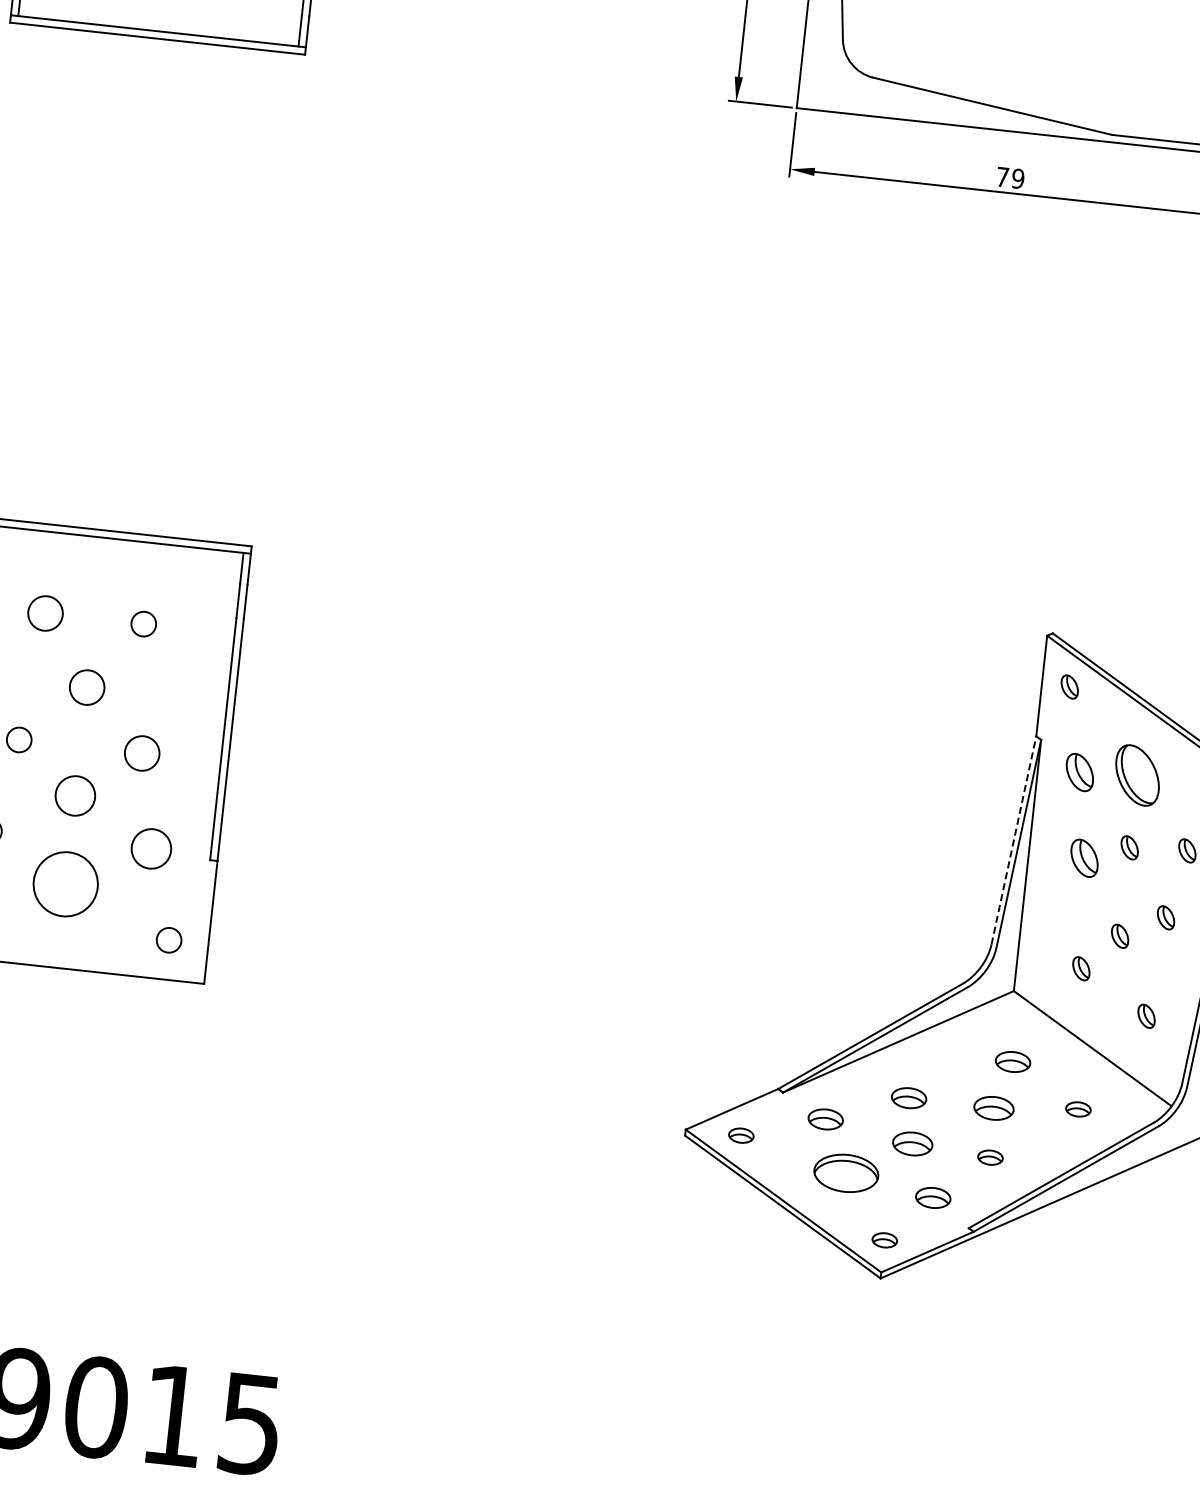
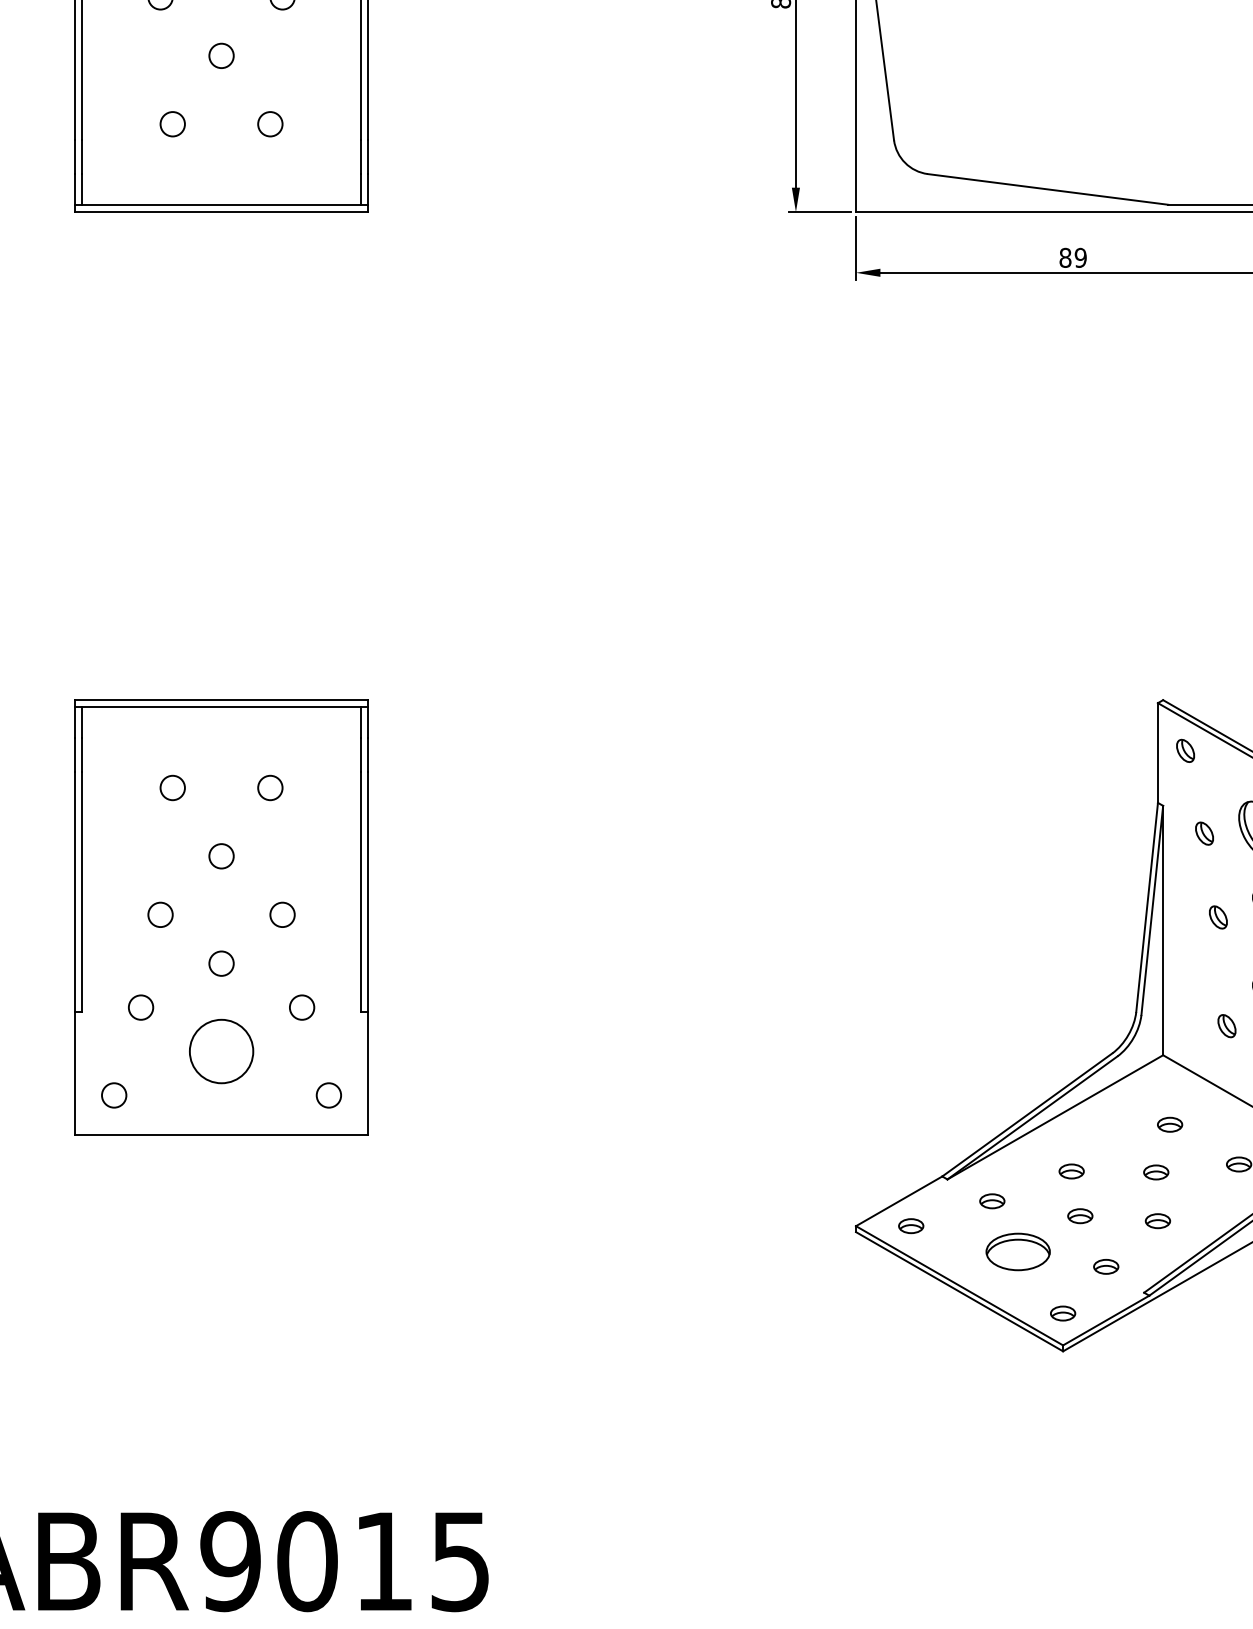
text: (1002, 176) -> (1065, 257), 79 -> 89
circle: (45, 612) -> (172, 787), size x0.71
circle: (87, 687) -> (221, 856), size x0.71
circle: (142, 752) -> (282, 914), size x0.71
part: (1079, 772) -> (1204, 833), size x0.62
circle: (75, 795) -> (221, 963), size x0.62
line: (1014, 839) -> (1147, 906), dashed -> solid
circle: (152, 848) -> (302, 1007), size x0.62
part: (1084, 858) -> (1218, 917), size x0.62
part: (1013, 1061) -> (1170, 1124), size x0.71
part: (908, 1098) -> (1071, 1171), size x0.71
part: (994, 1108) -> (1156, 1172), size x0.62
part: (825, 1119) -> (992, 1201), size x0.71
part: (912, 1144) -> (1080, 1216), size x0.62
part: (933, 1197) -> (1106, 1266), size x0.71

